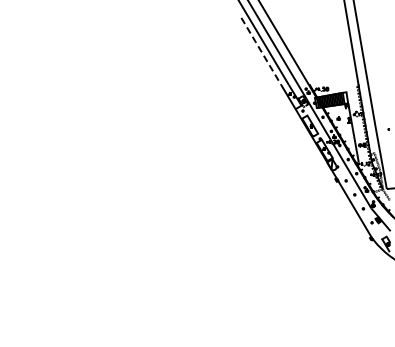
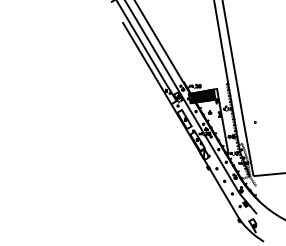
line: (261, 51) -> (140, 52), dashed -> solid

